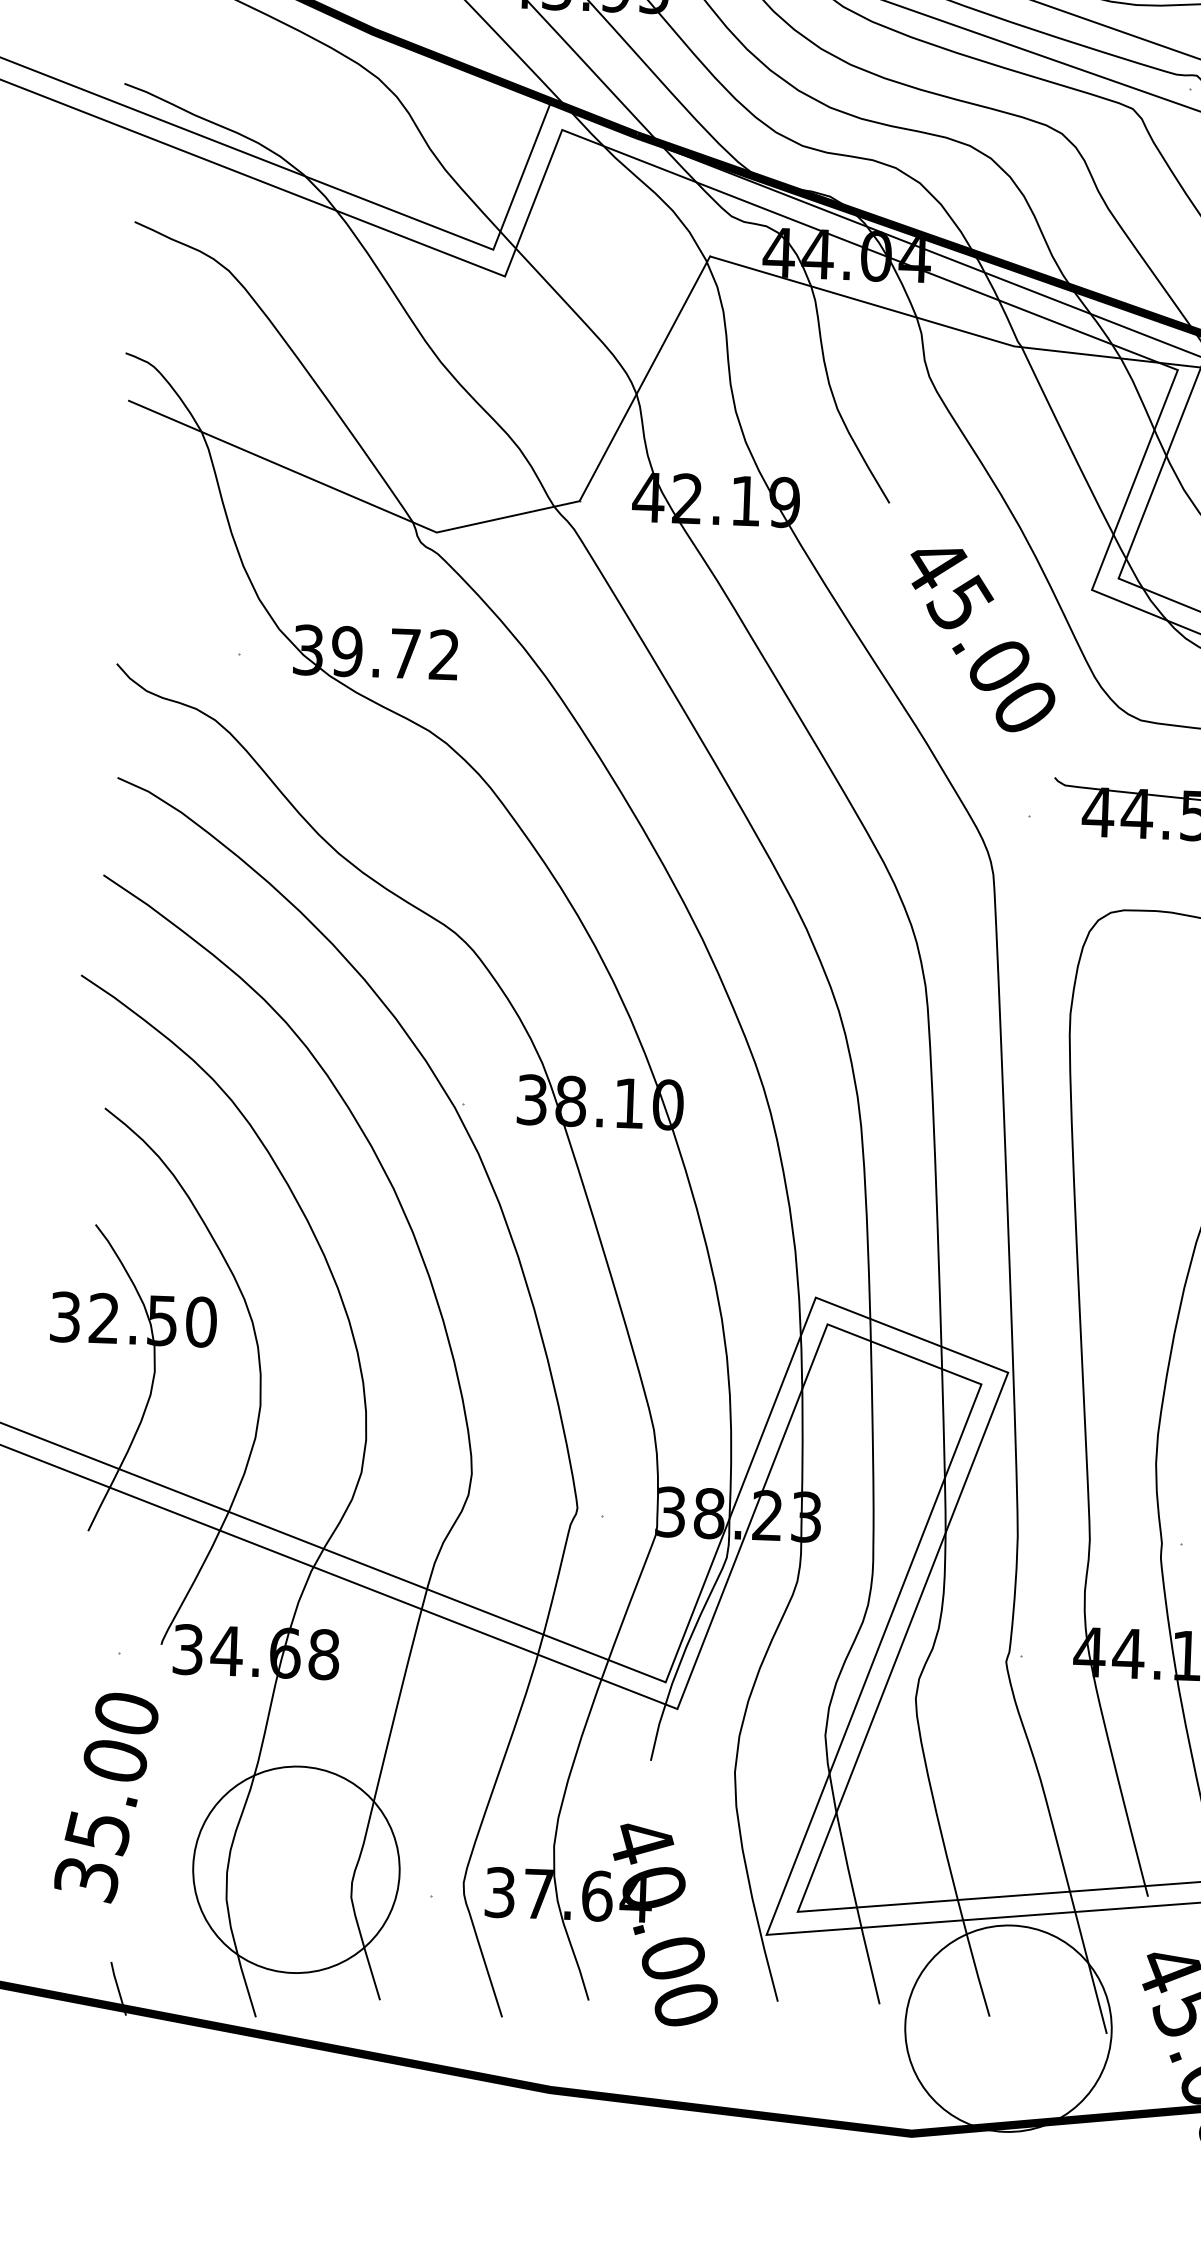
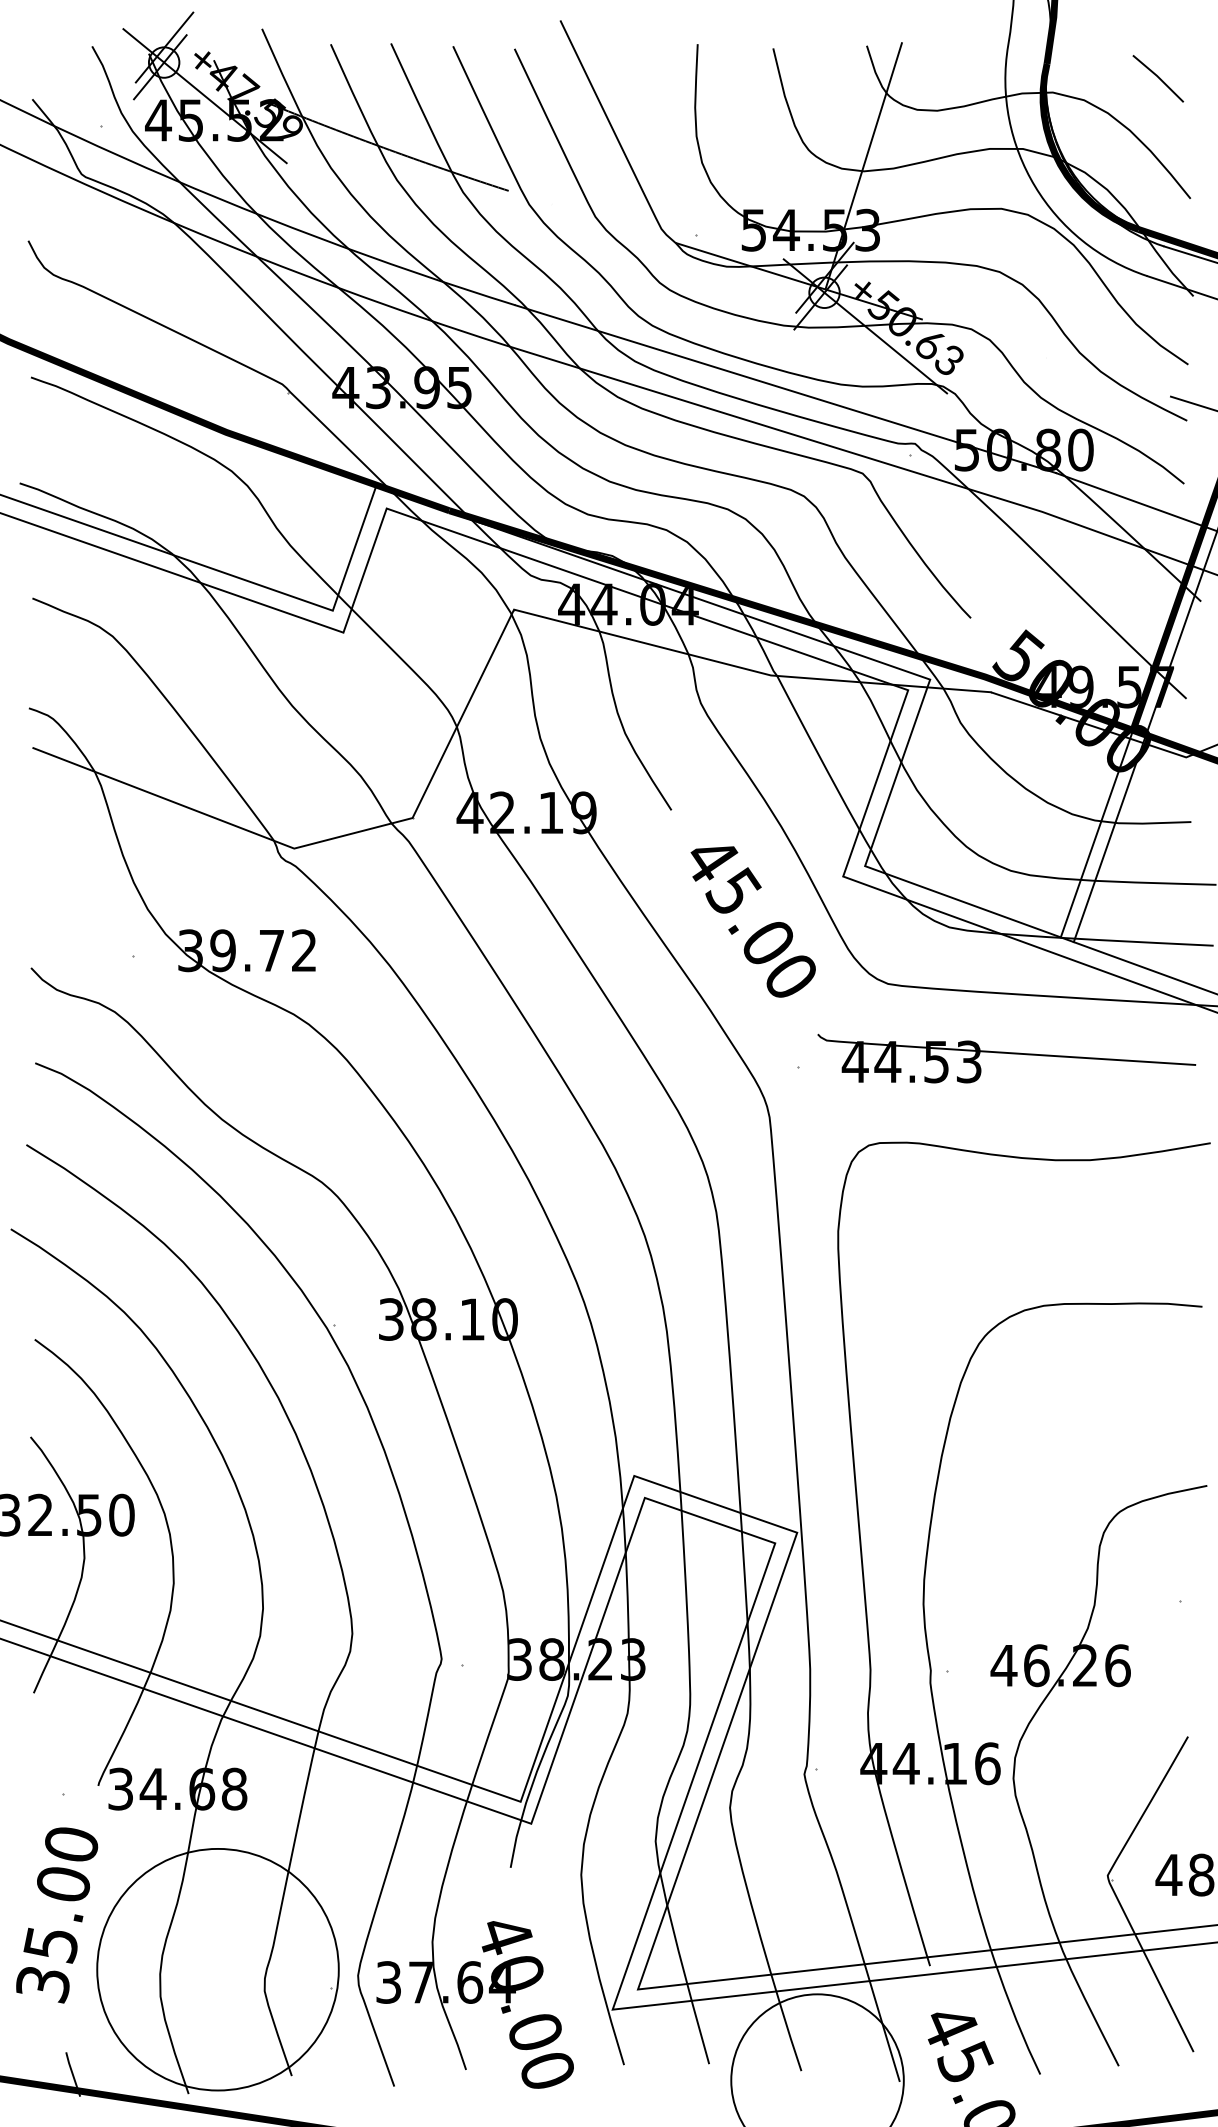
circle: (295, 1869) -> (217, 1969), size x1.4

